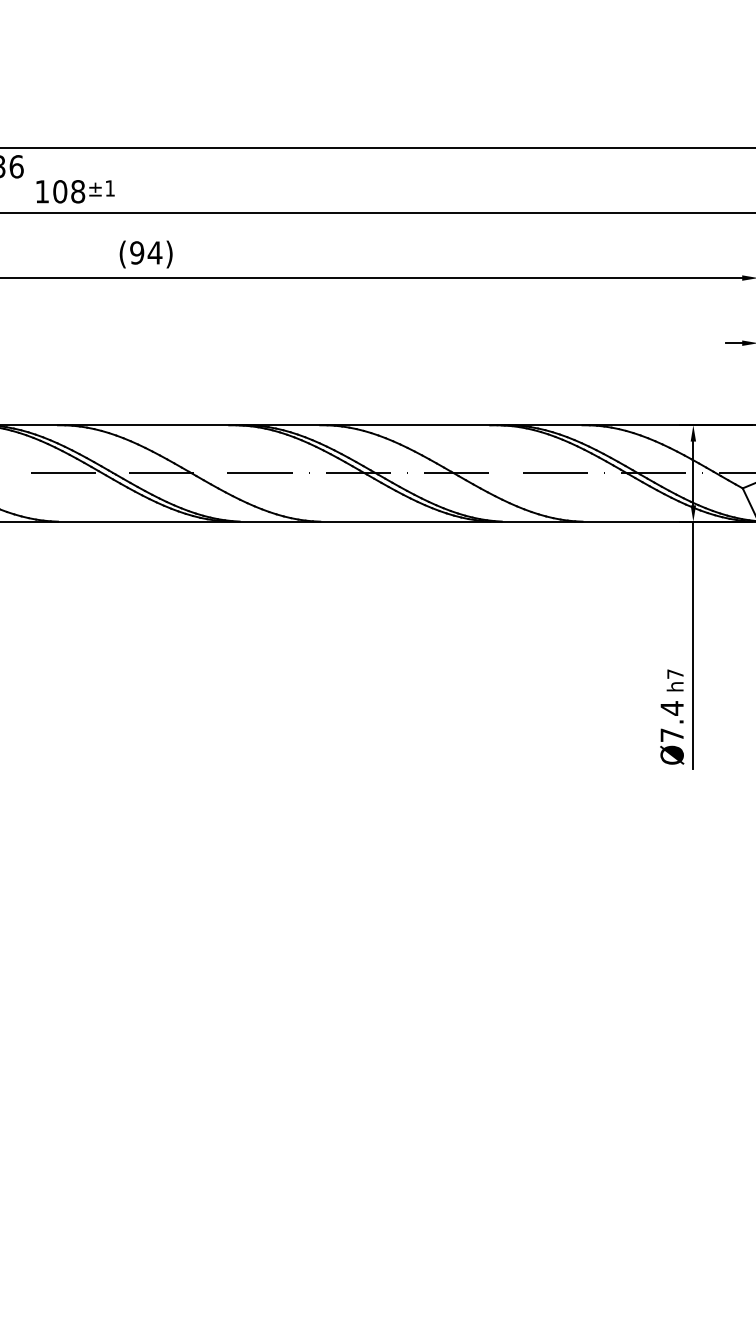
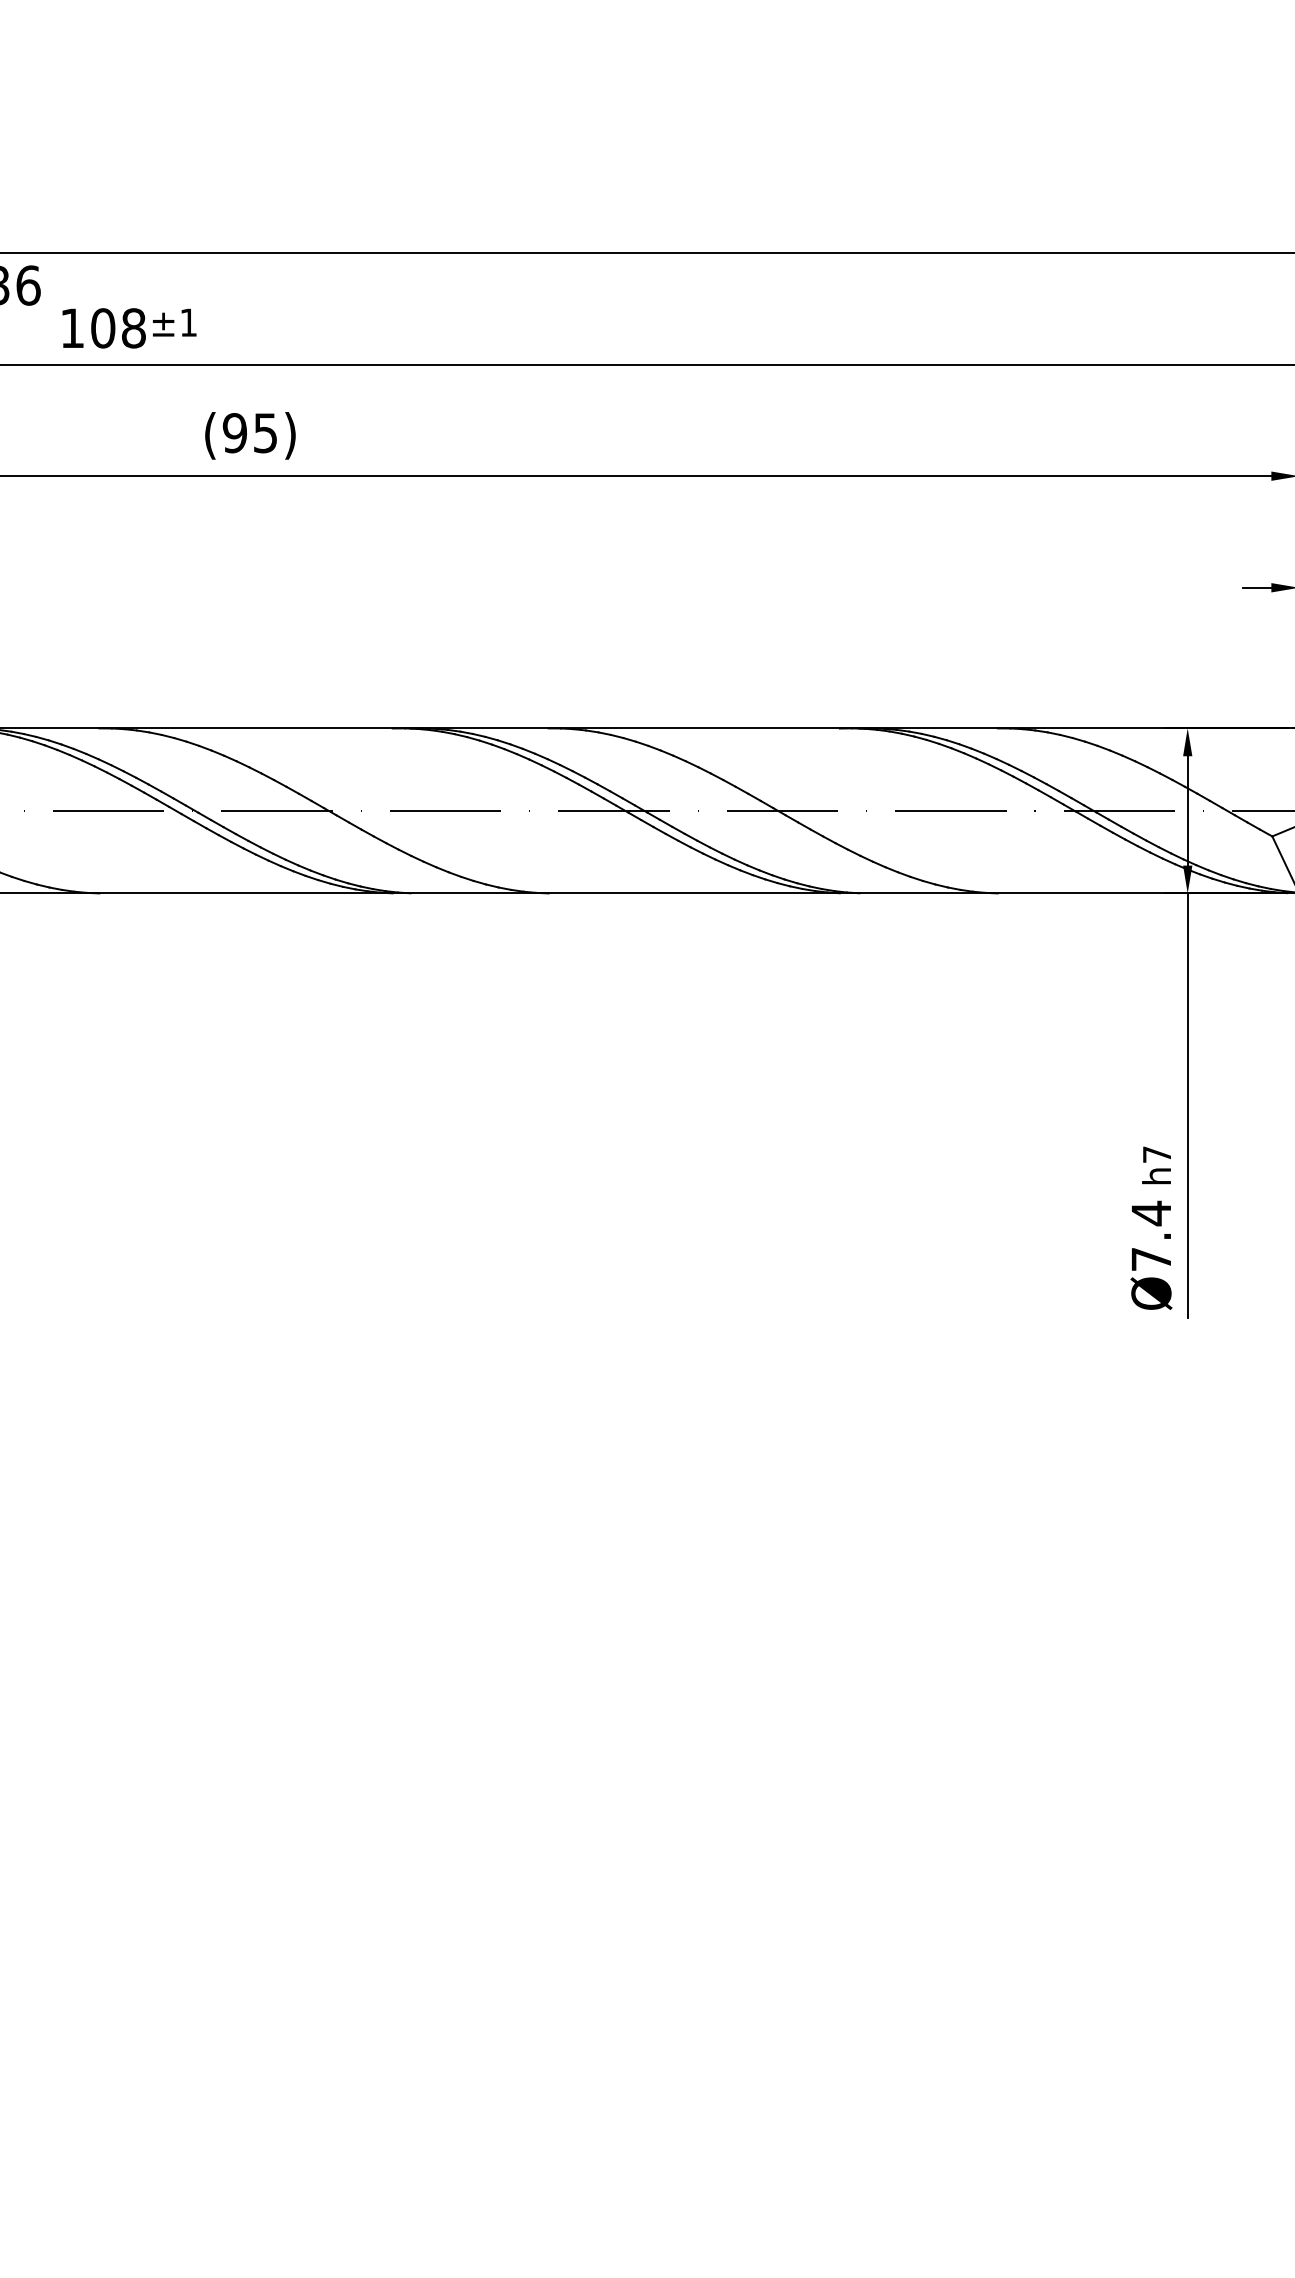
text: (154, 252) -> (264, 432), (94) -> (95)

